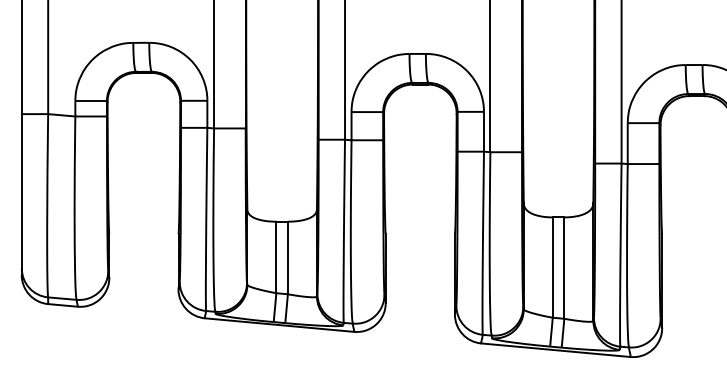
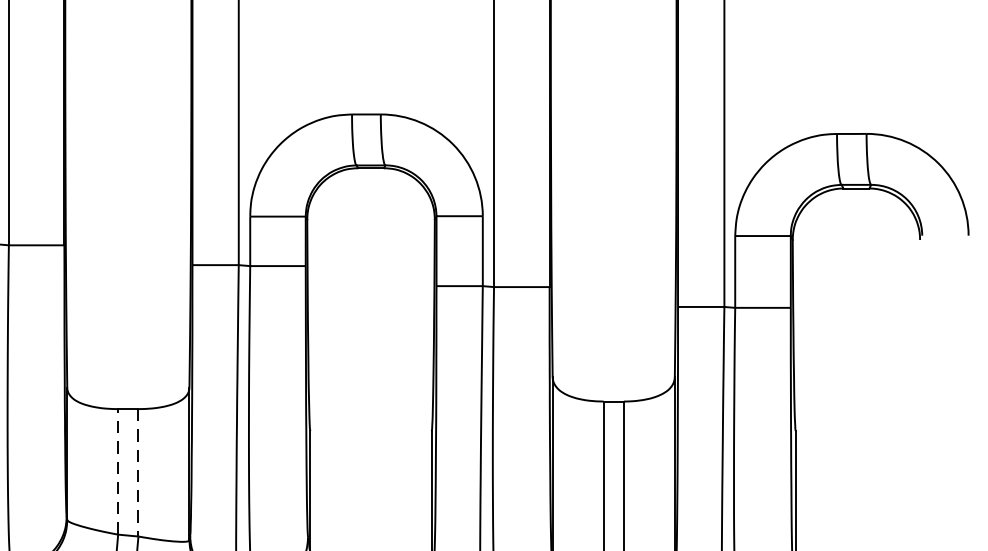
line: (276, 257) -> (118, 471), solid -> dashed
line: (287, 258) -> (137, 473), solid -> dashed

